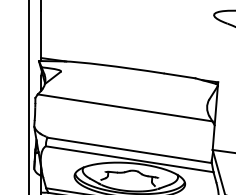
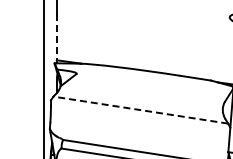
line: (41, 35) -> (57, 37), solid -> dashed
line: (124, 107) -> (140, 109), solid -> dashed

